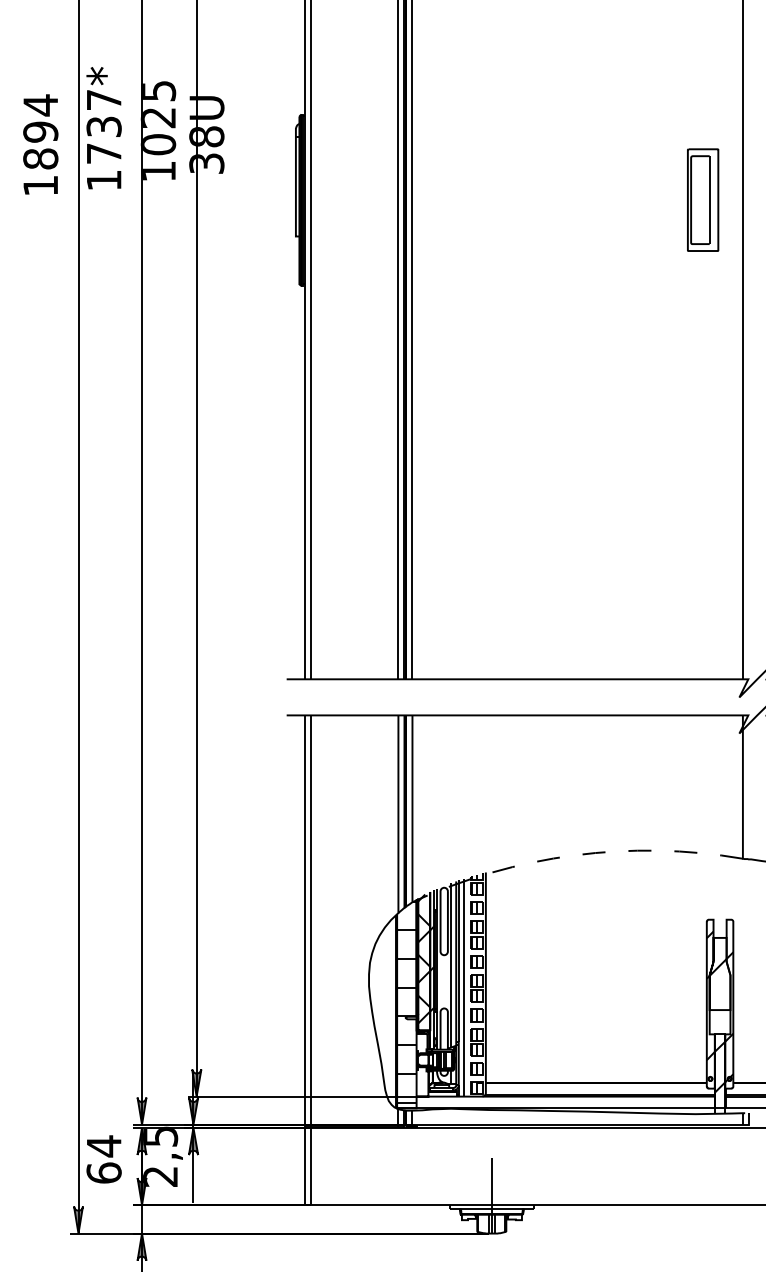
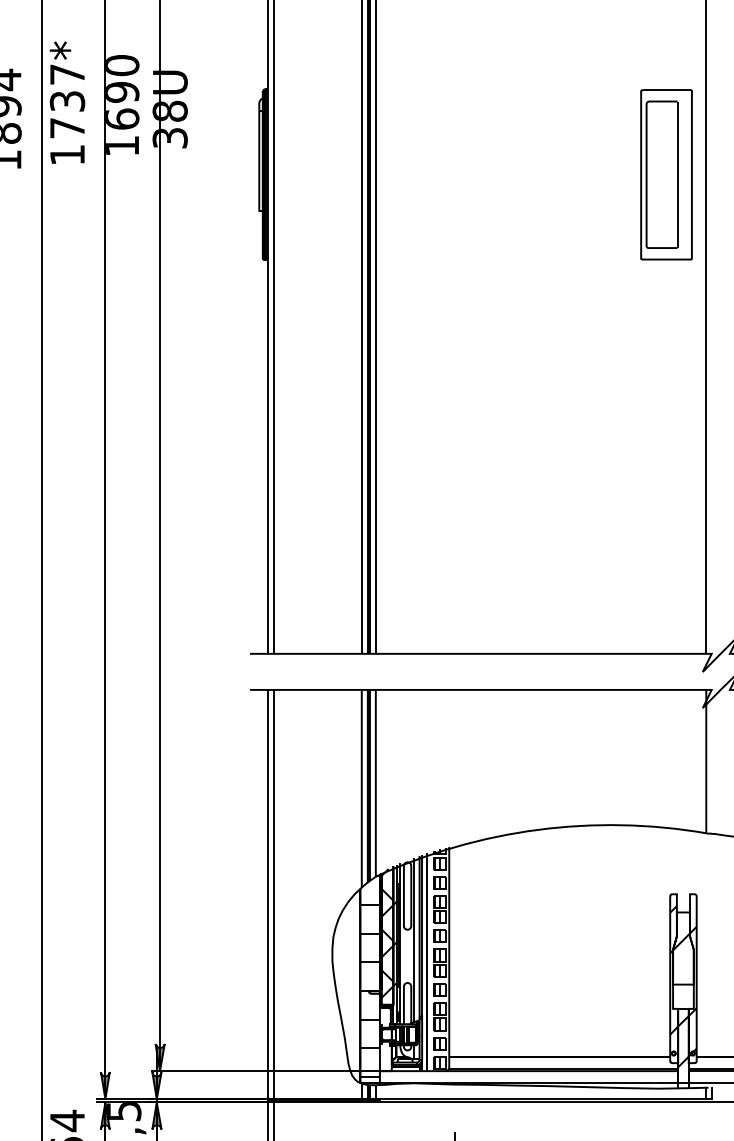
text: (158, 117) -> (121, 92), 1025 -> 1690
part: (702, 199) -> (665, 174), size x1.67
arc: (574, 855) -> (537, 830), dashed -> solid

